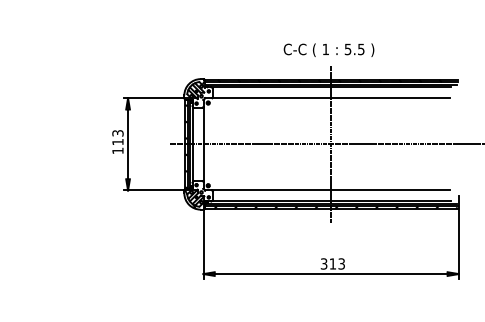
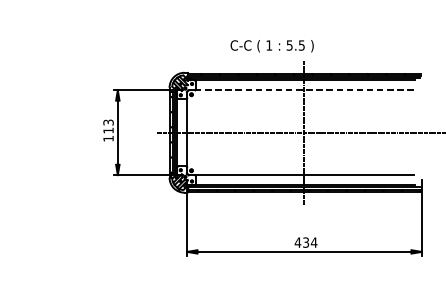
text: (328, 49) -> (271, 45), moved
line: (331, 98) -> (304, 90), solid -> dashed
text: (332, 263) -> (305, 242), 313 -> 434

